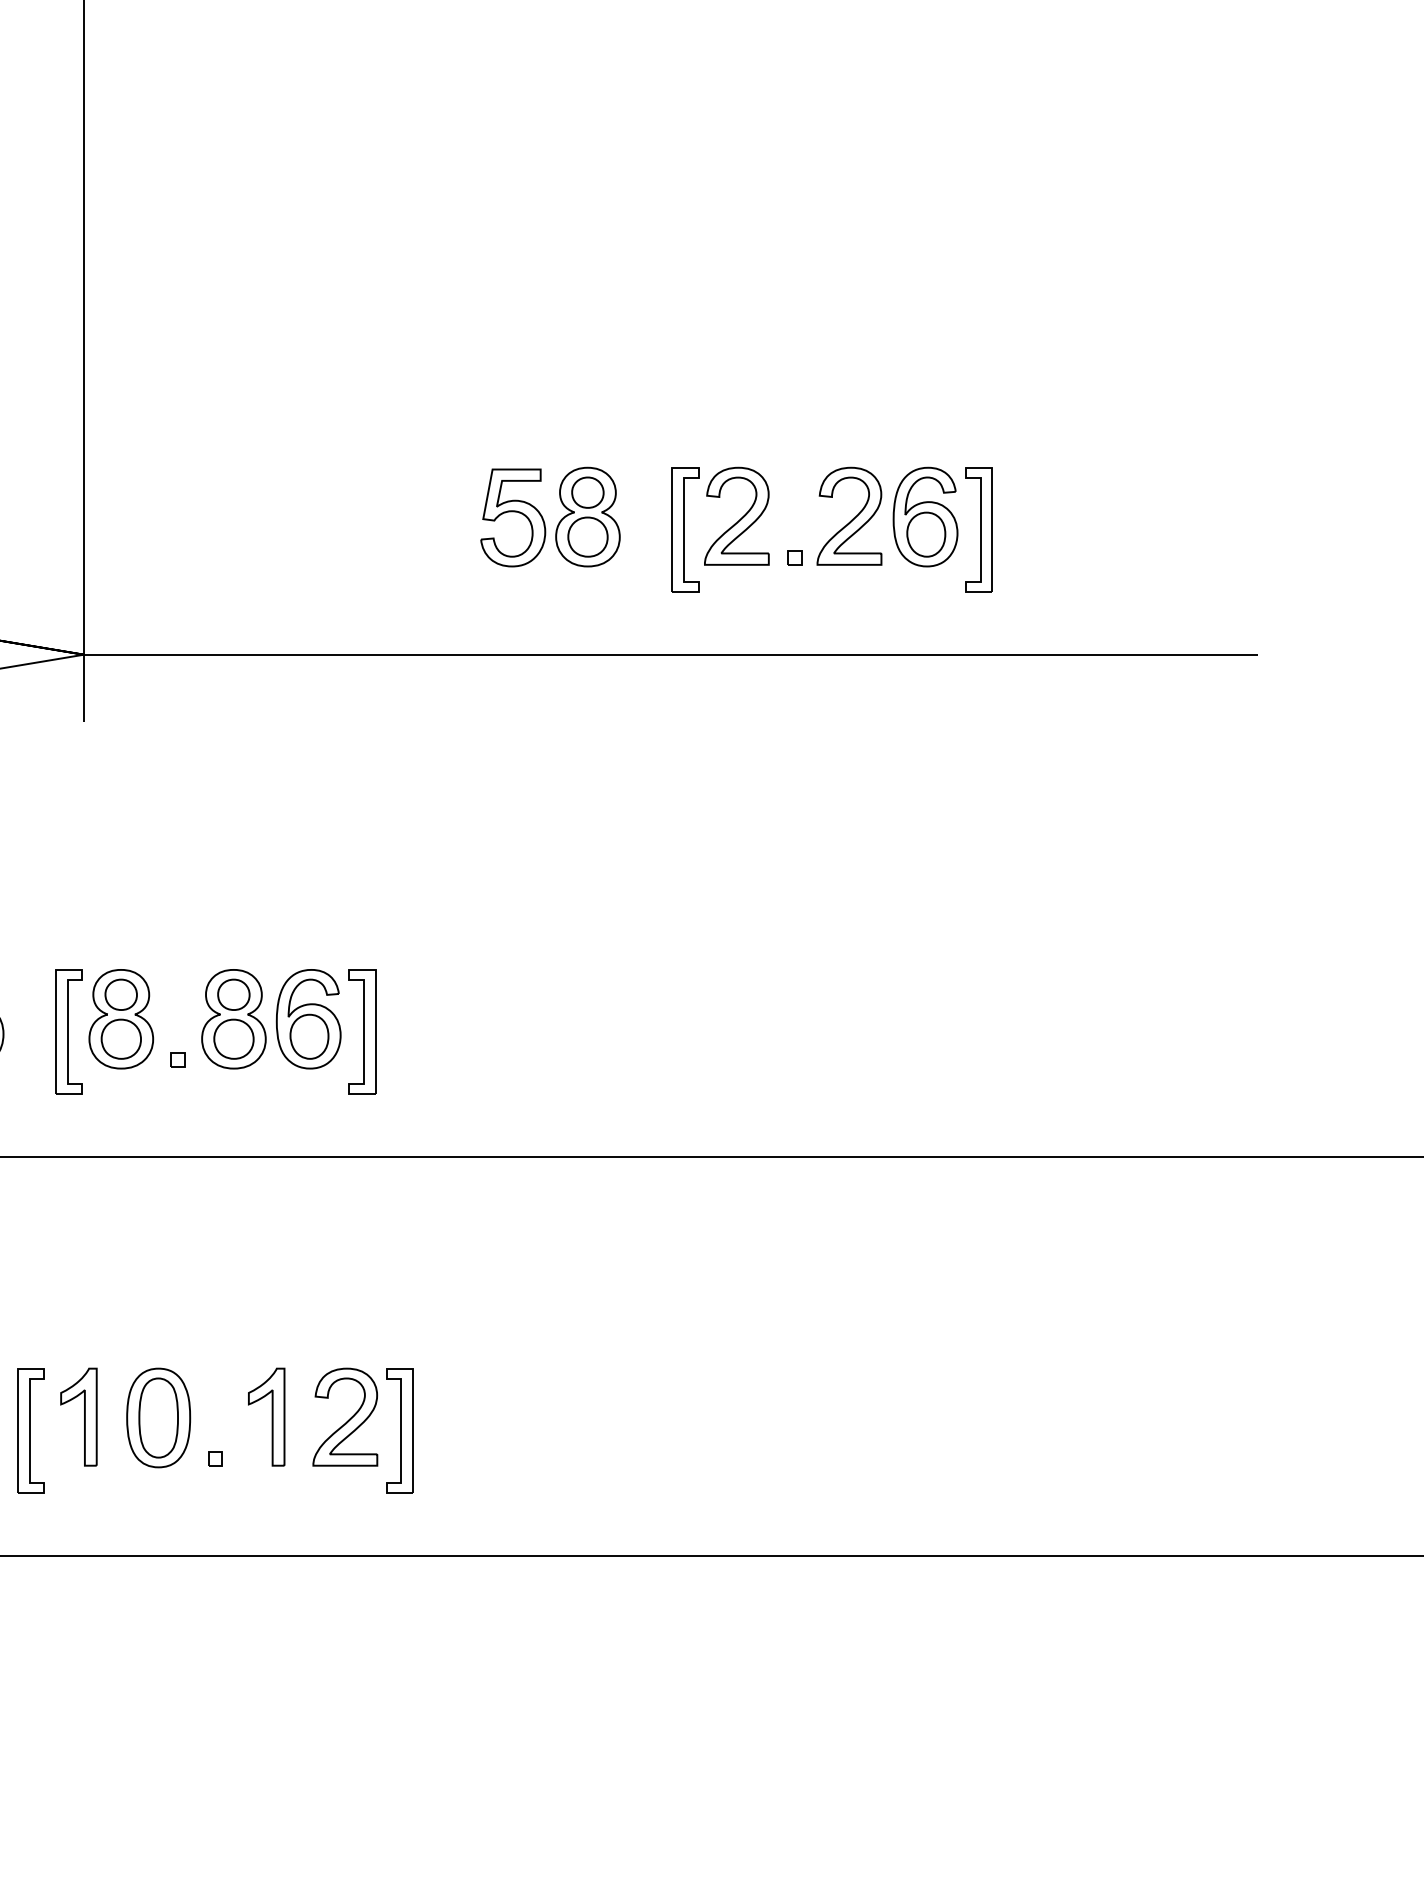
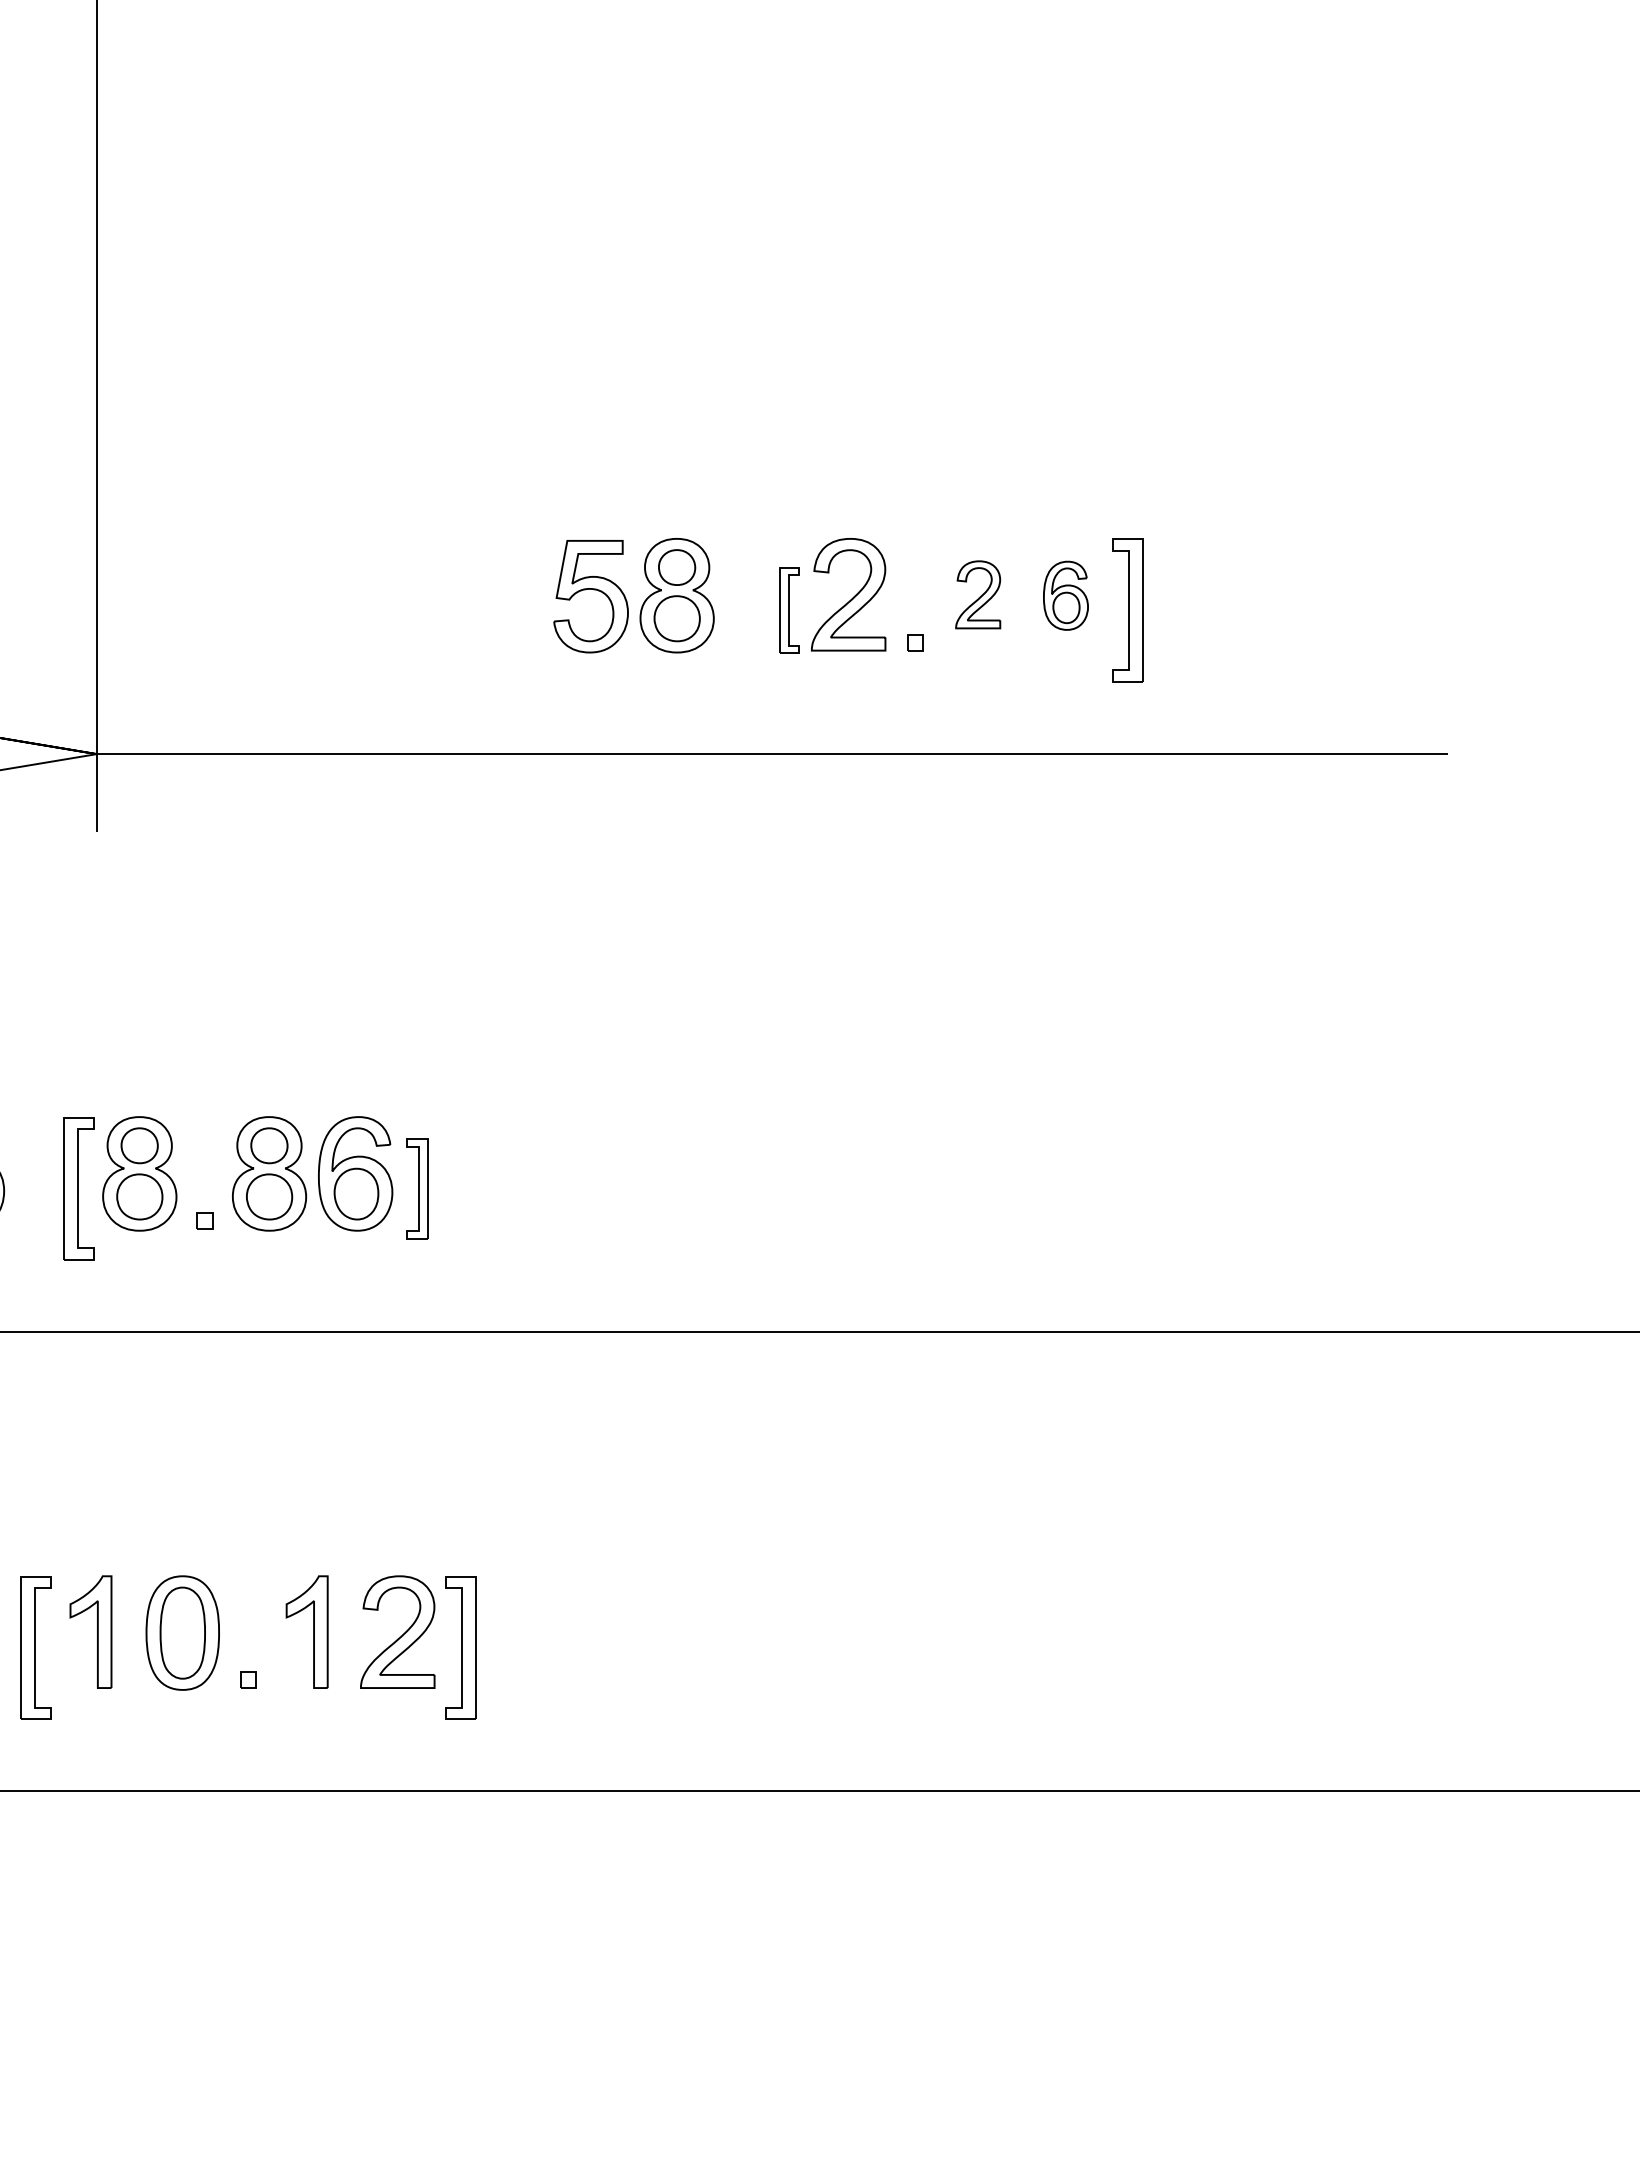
part: (848, 516) -> (977, 594), size x0.6
part: (925, 516) -> (1065, 595), size x0.6
part: (685, 529) -> (789, 610), size x0.6
part: (362, 1031) -> (417, 1188), size x0.7

